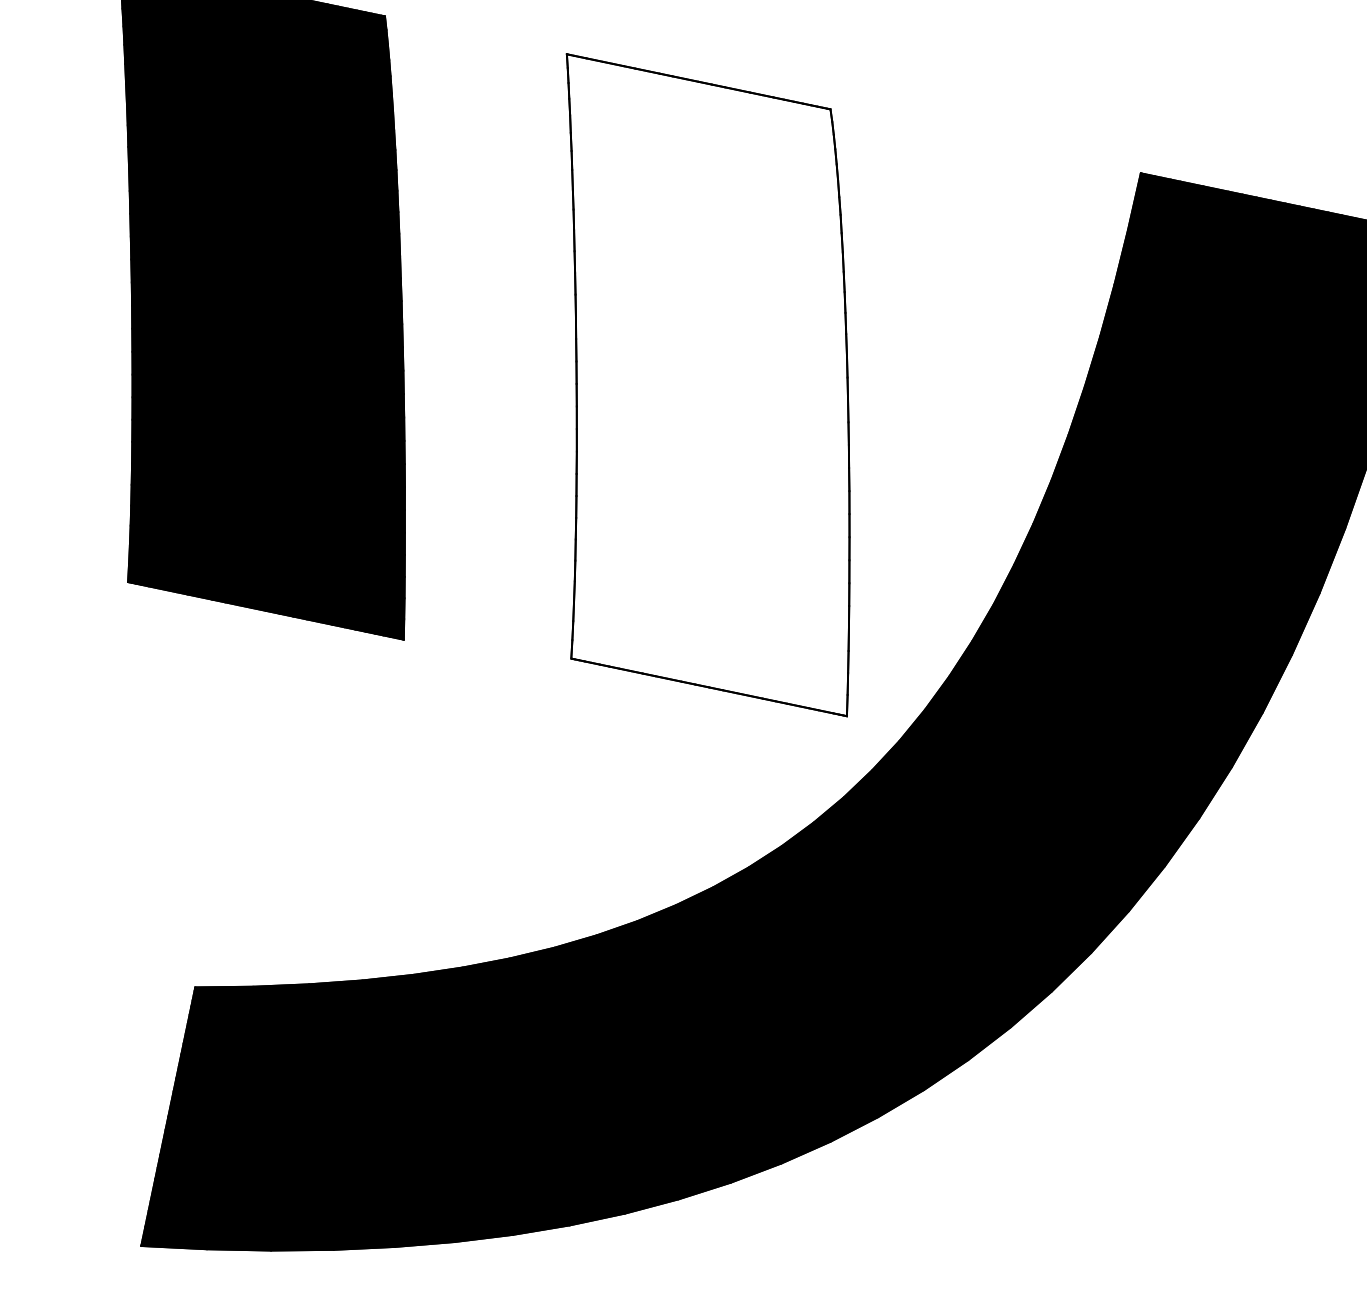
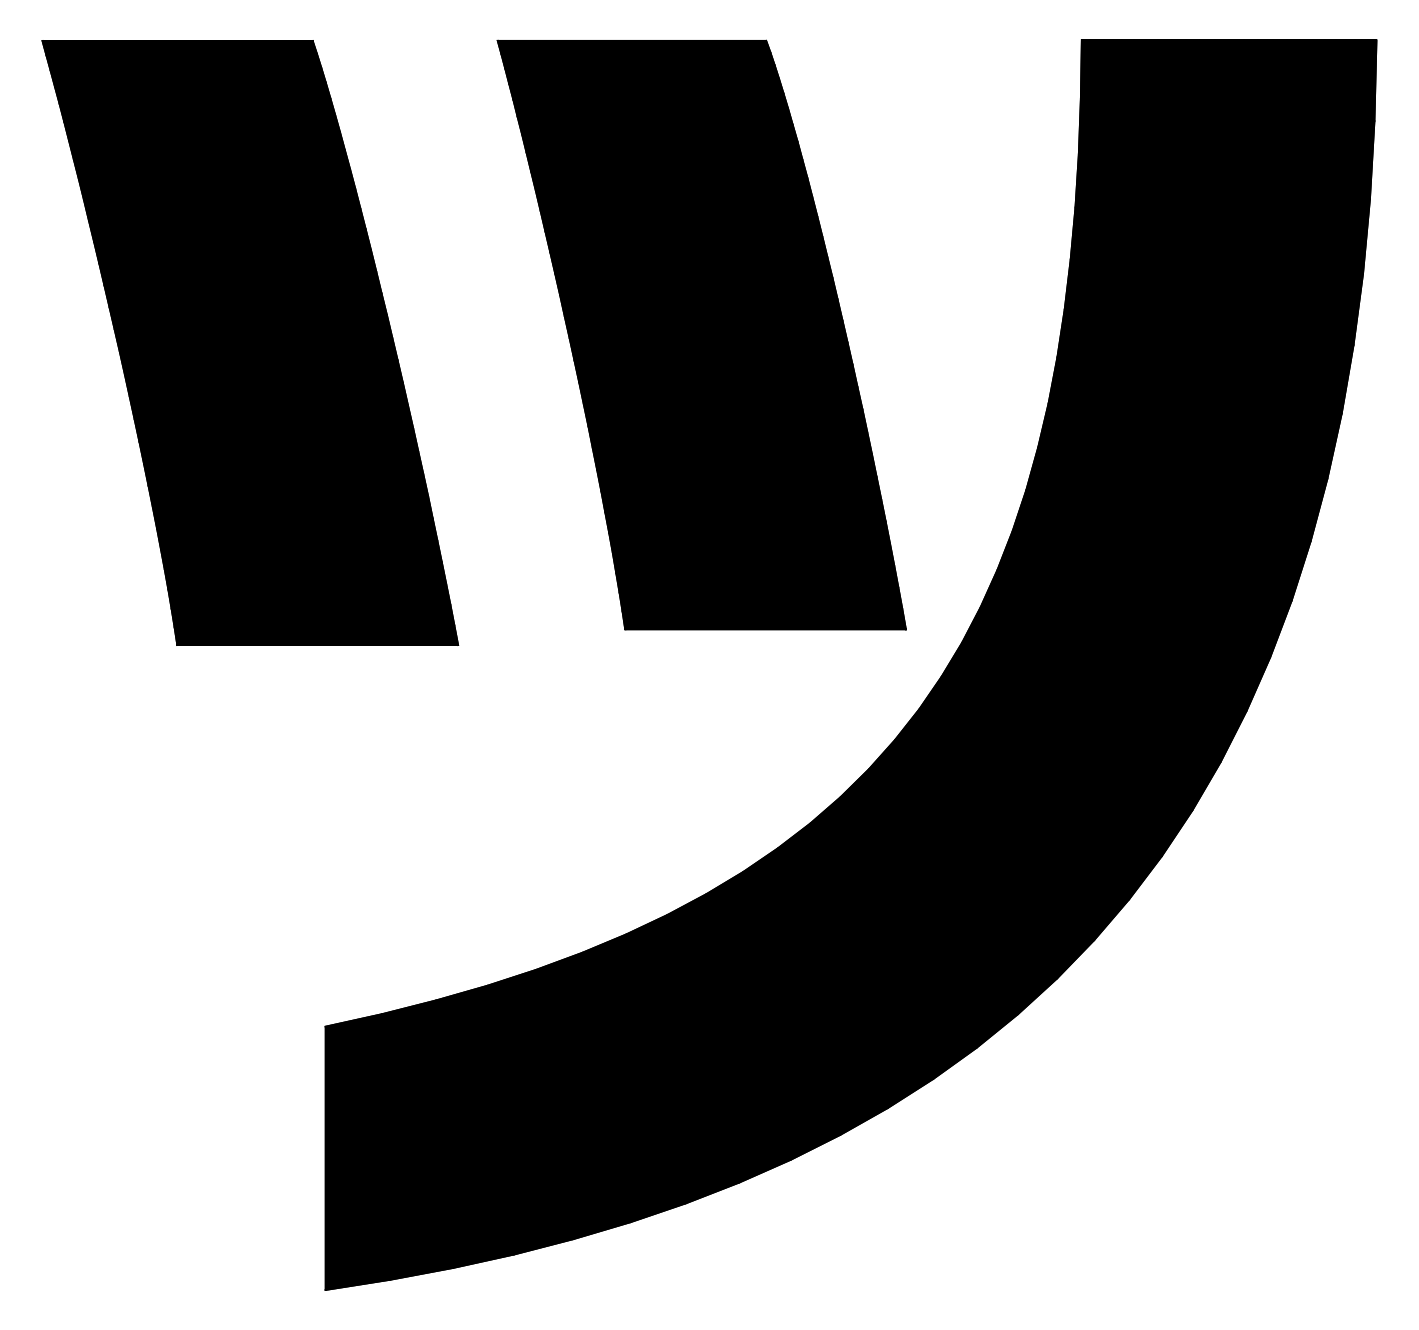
fill: (706, 384) -> (701, 334), added

